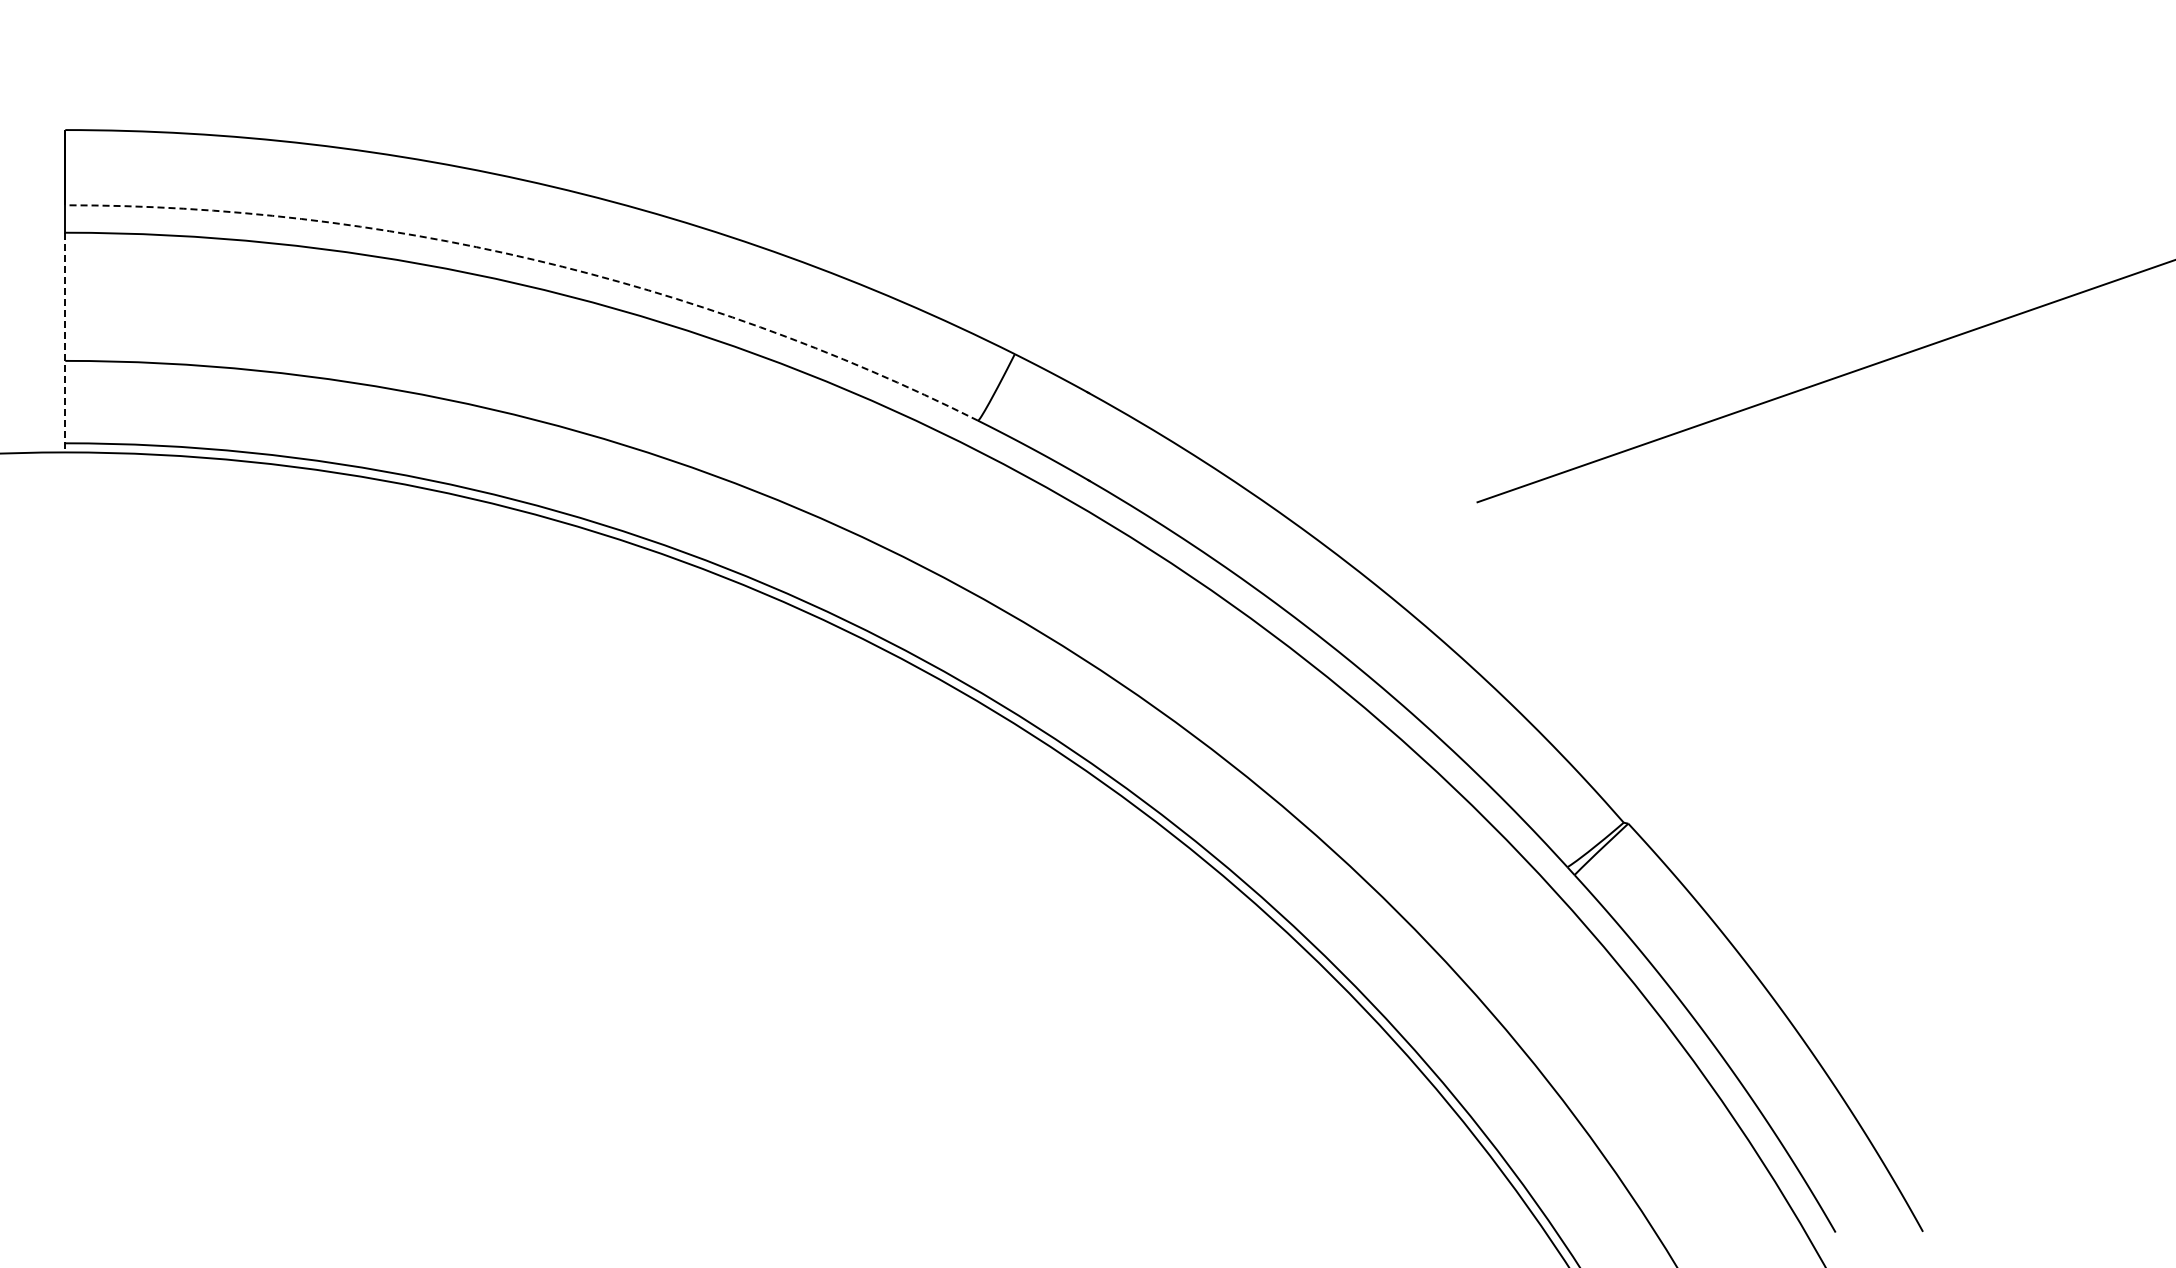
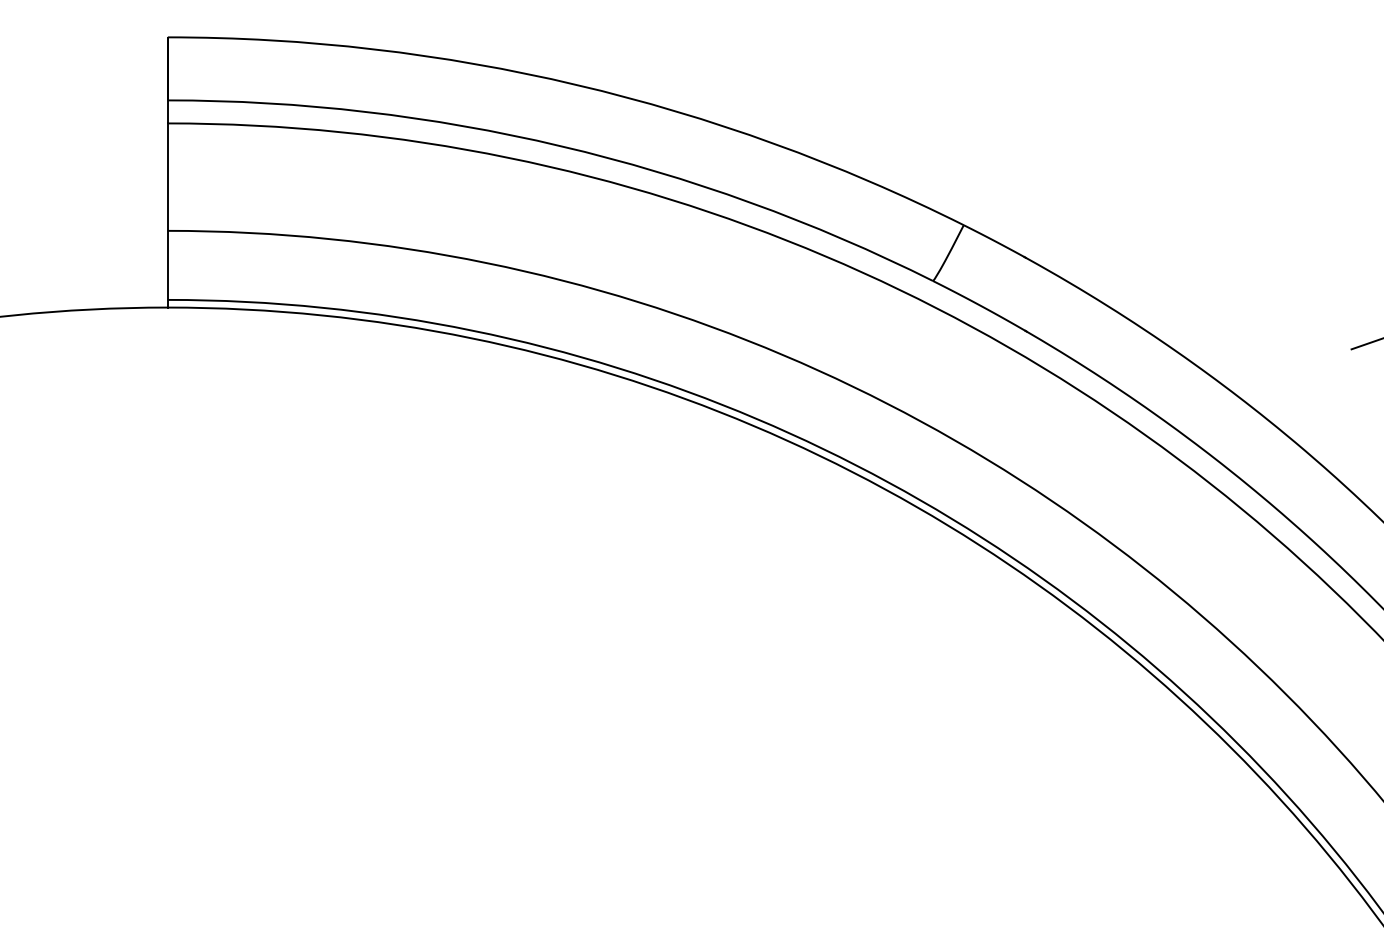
arc: (534, 259) -> (561, 145), dashed -> solid
line: (65, 342) -> (168, 215), dashed -> solid

